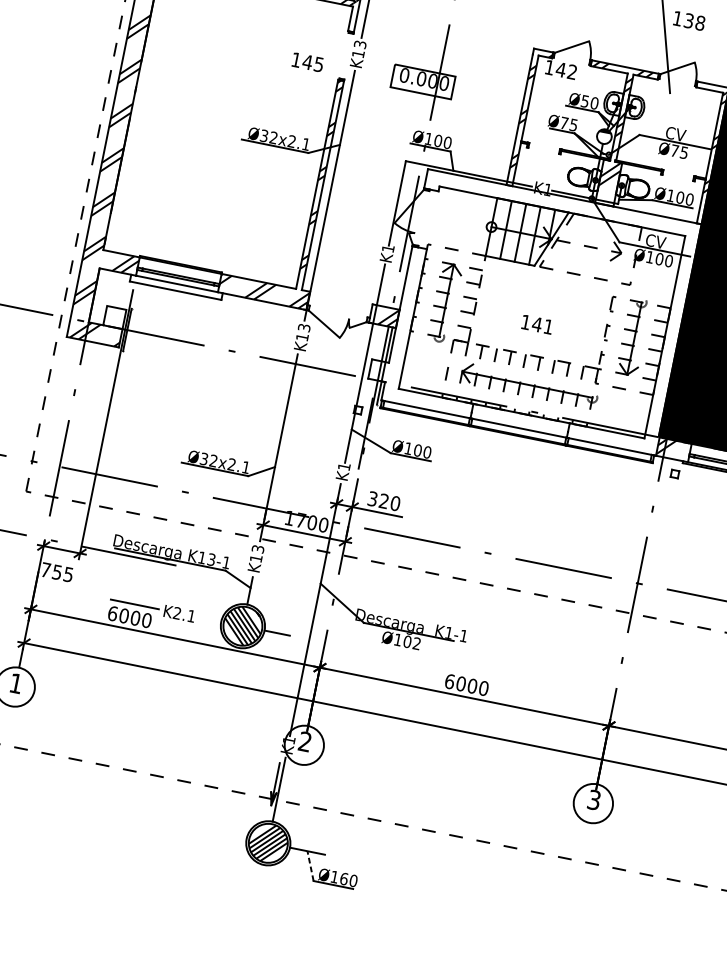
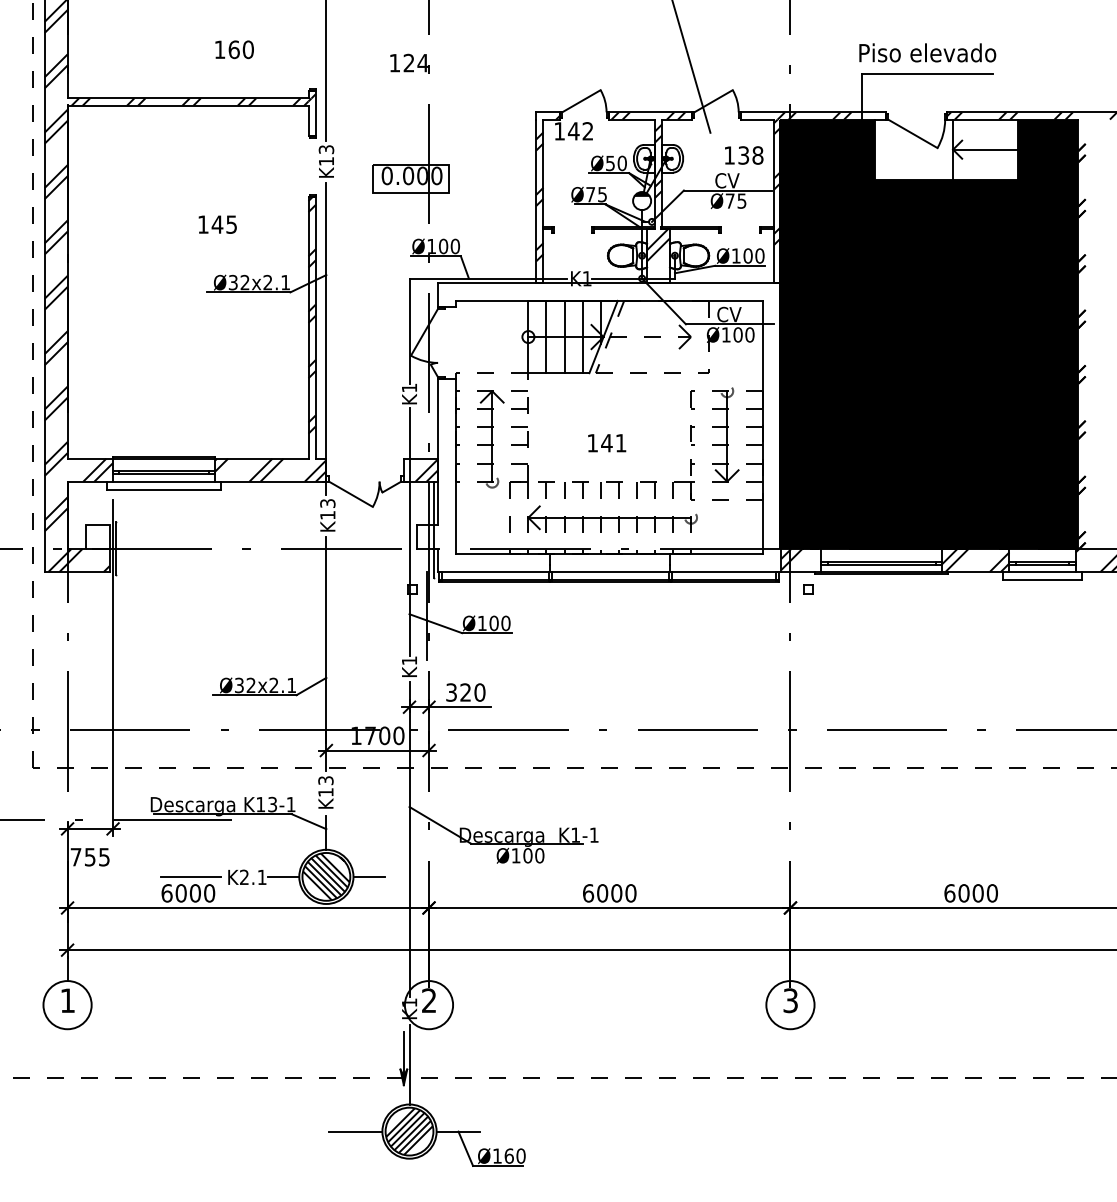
text: (689, 21) -> (744, 155), moved
text: (307, 62) -> (217, 224), moved
line: (208, 618) -> (283, 876), added
text: (416, 643) -> (539, 855), Ø102 -> Ø100
line: (225, 834) -> (355, 1131), added
line: (310, 865) -> (465, 1148), dashed -> solid

